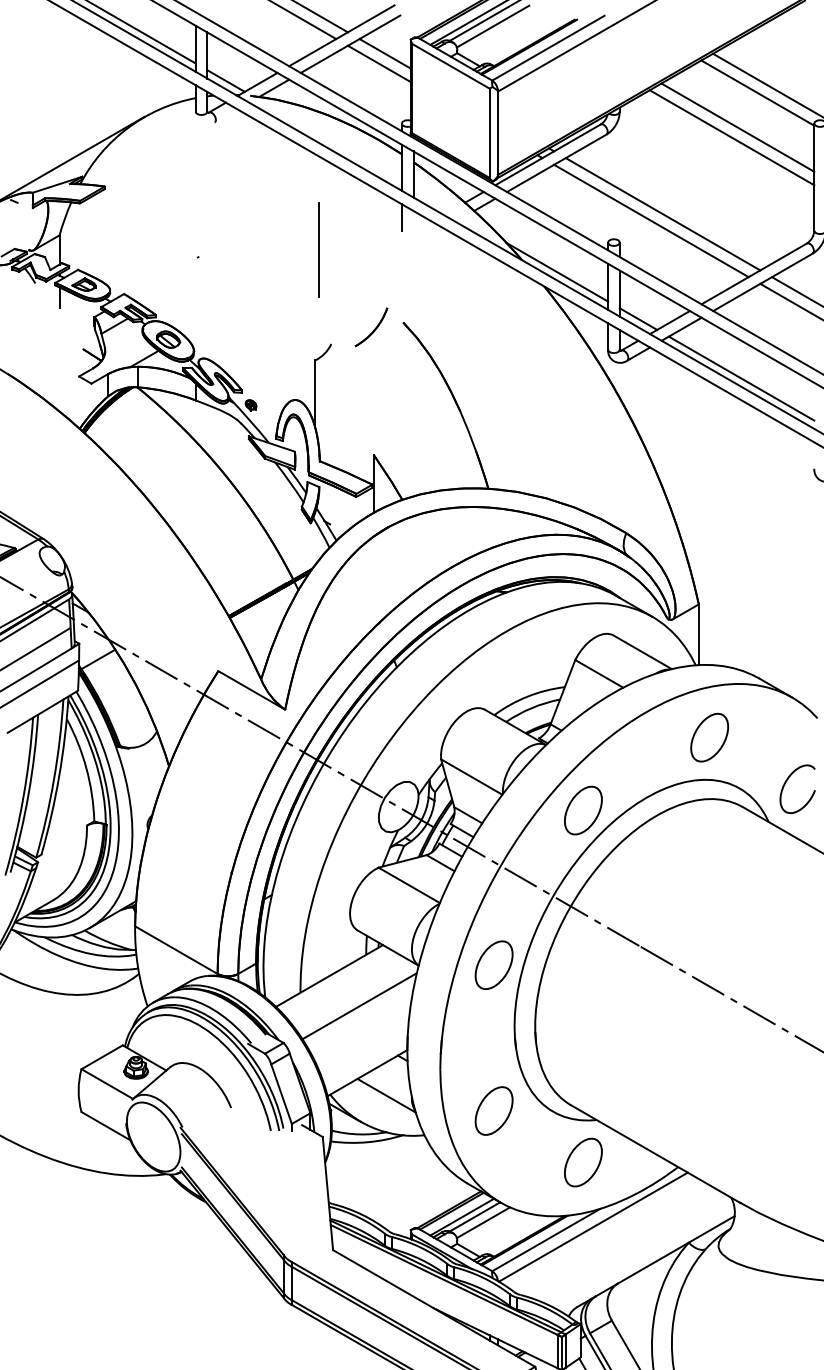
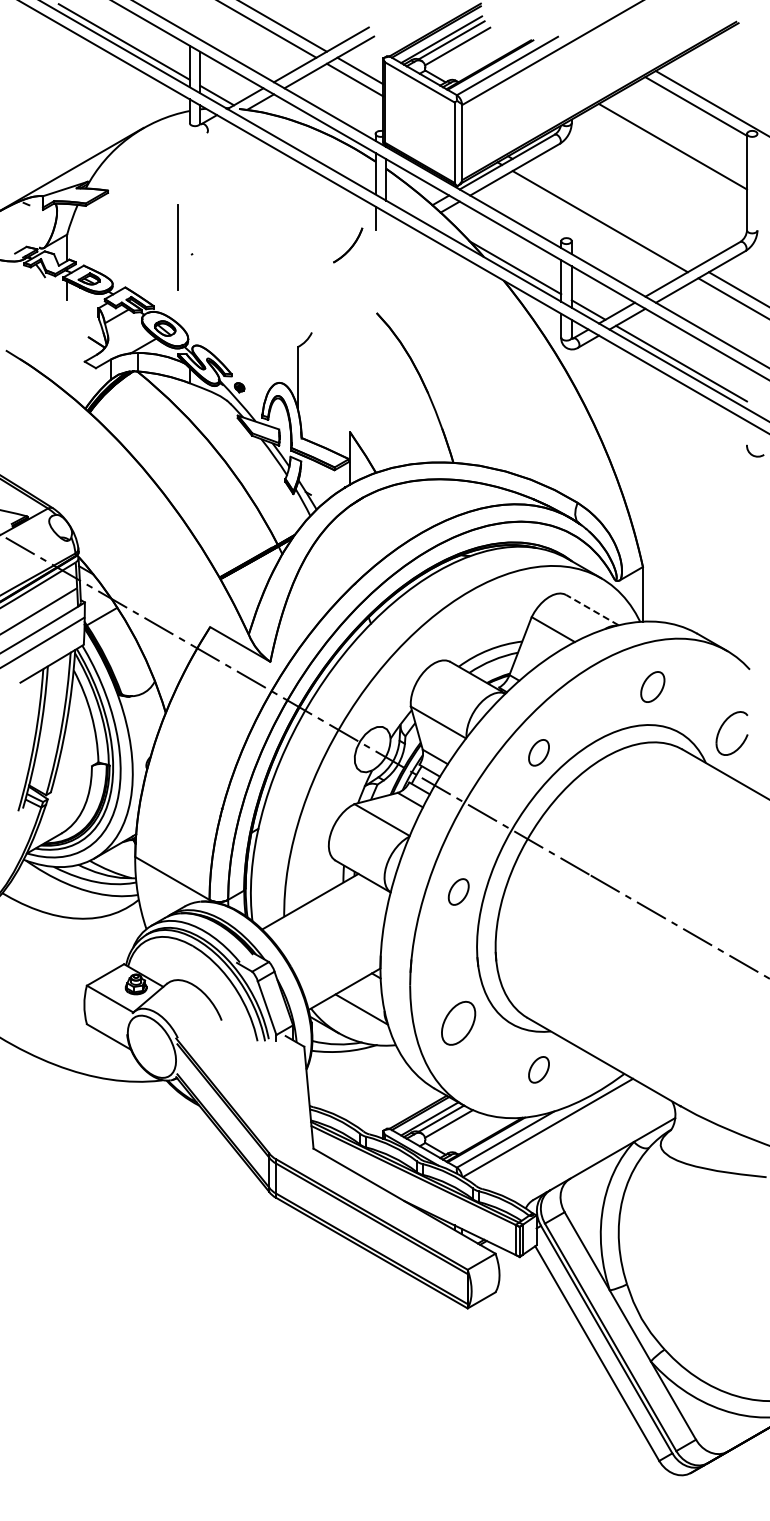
line: (738, 127) -> (678, 137), removed
line: (662, 214) -> (610, 215), removed
line: (318, 249) -> (177, 247), moved
part: (371, 327) -> (348, 245), moved
line: (641, 651) -> (591, 609), solid -> dashed
part: (709, 737) -> (652, 686), size x0.7
part: (582, 810) -> (538, 752), size x0.6
part: (494, 964) -> (458, 891), size x0.6
line: (359, 1005) -> (337, 928), removed
part: (582, 1162) -> (538, 1069), size x0.6

